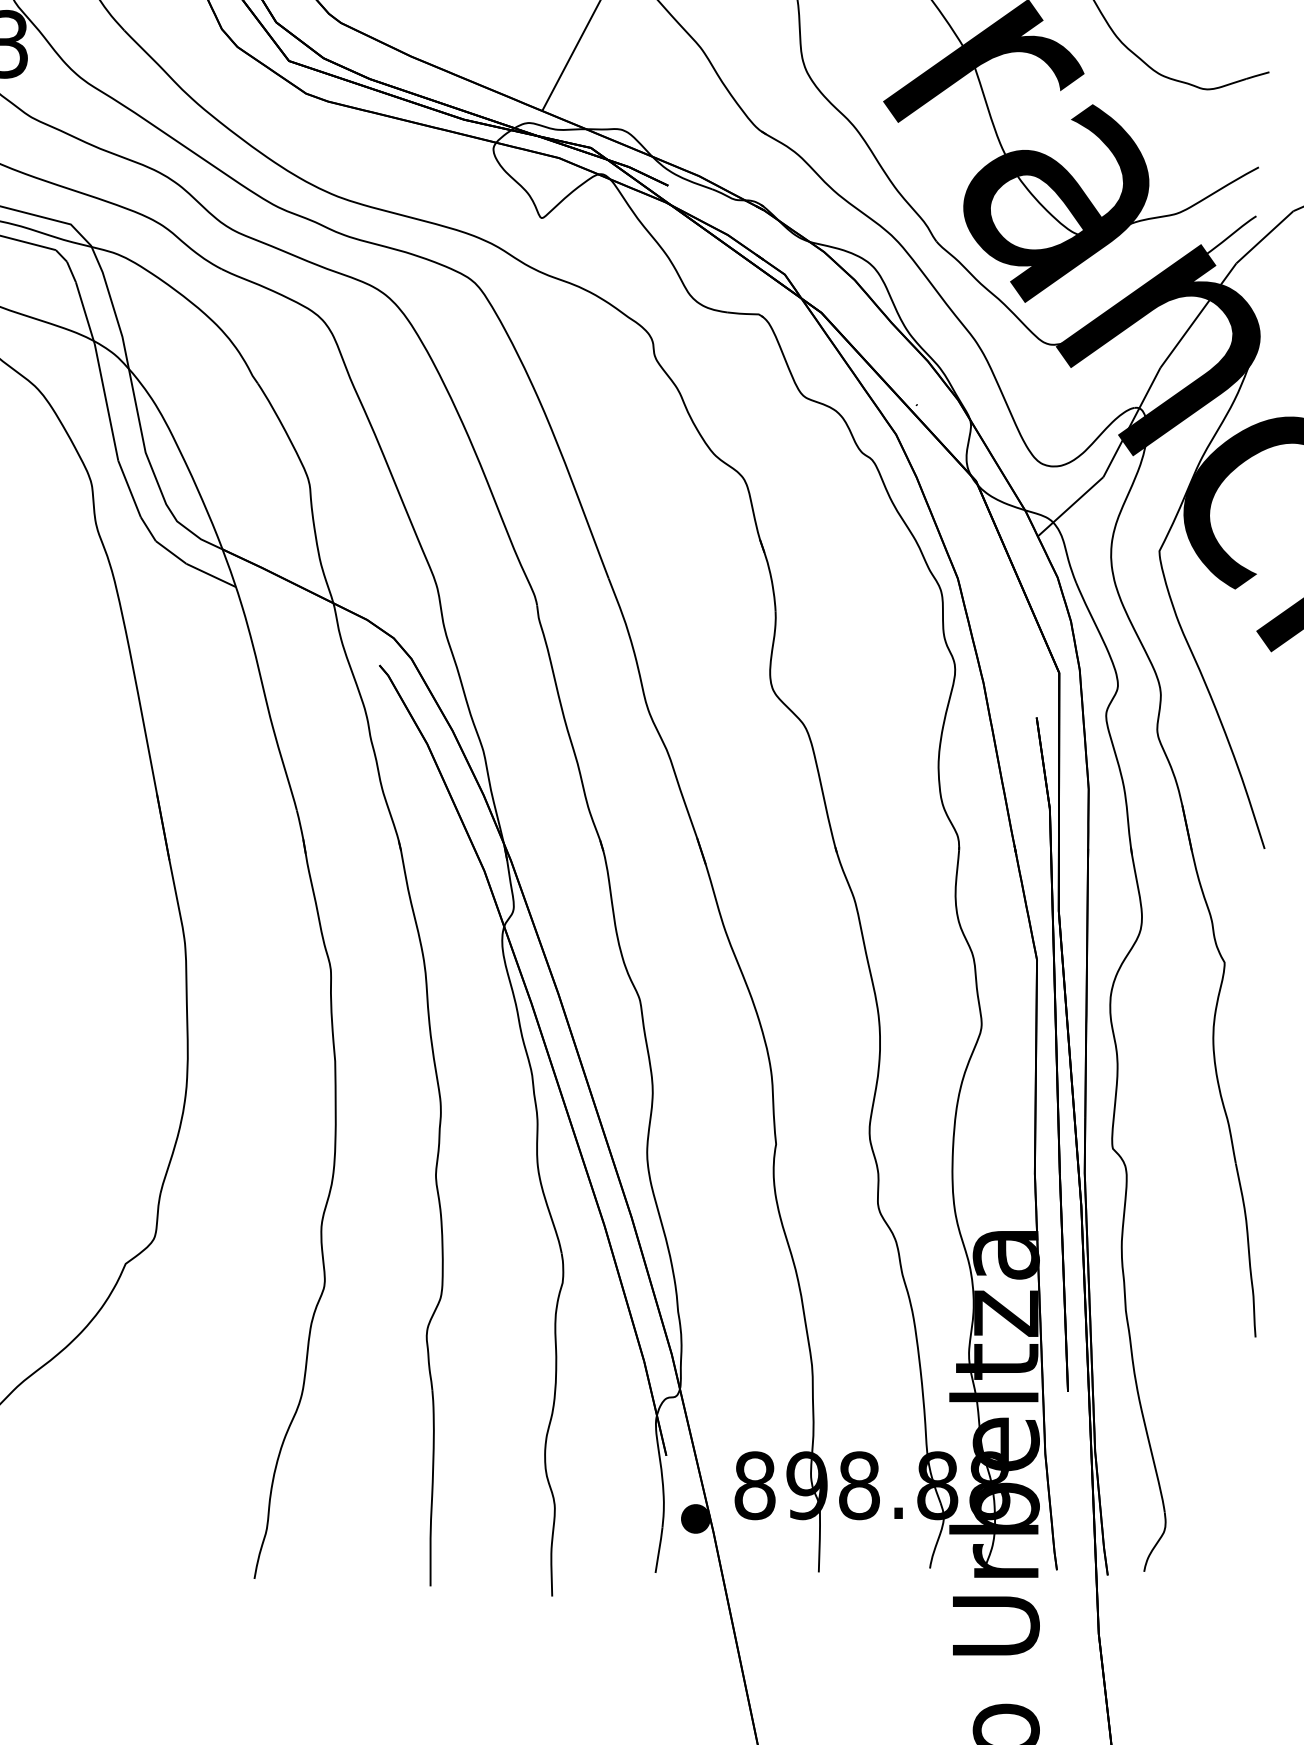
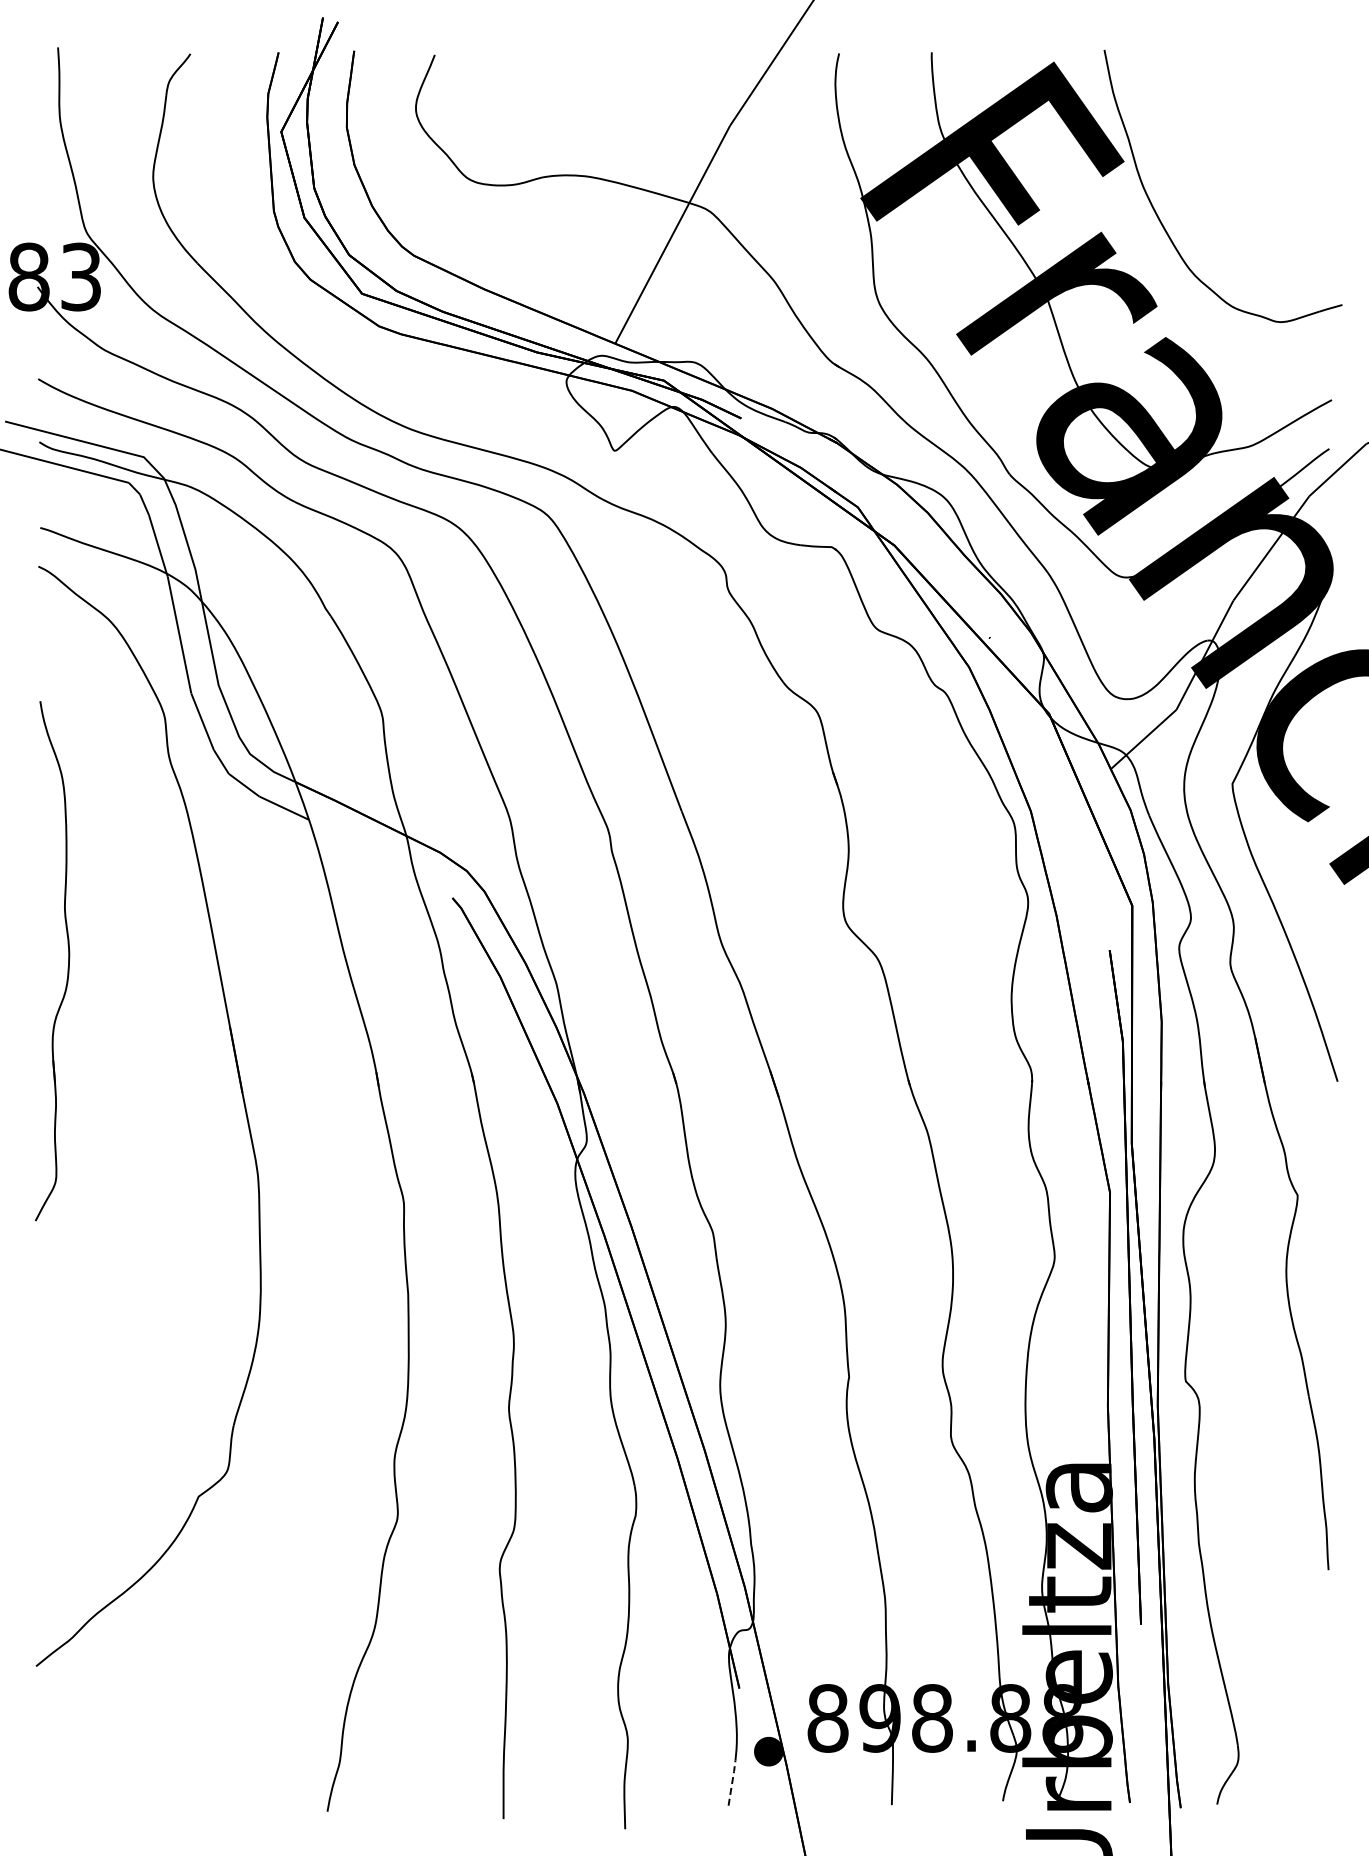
line: (659, 1549) -> (732, 1782), solid -> dashed

